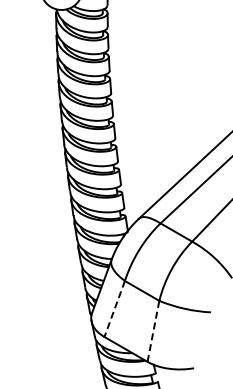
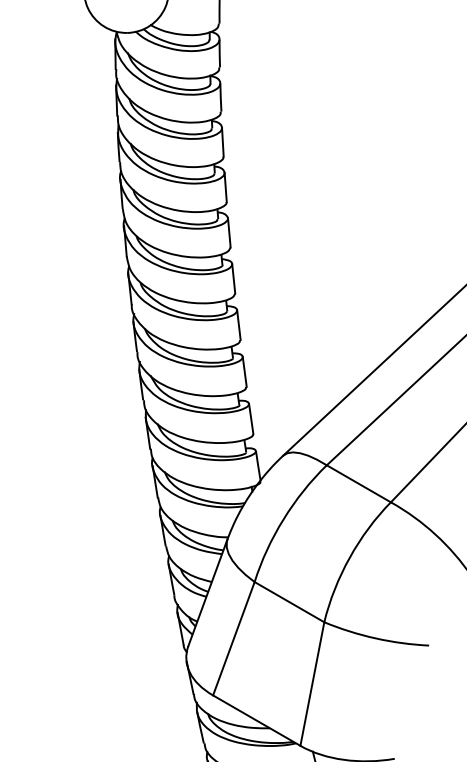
line: (114, 308) -> (233, 637), dashed -> solid
line: (153, 330) -> (312, 682), dashed -> solid

